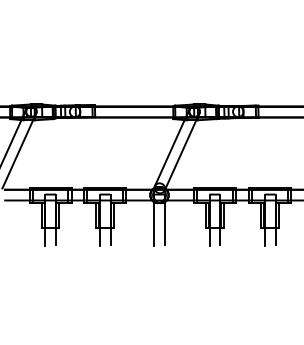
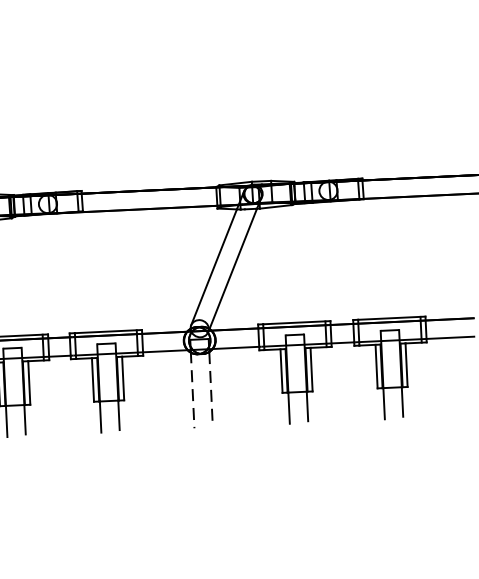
line: (154, 224) -> (193, 391), solid -> dashed
line: (164, 224) -> (210, 390), solid -> dashed

